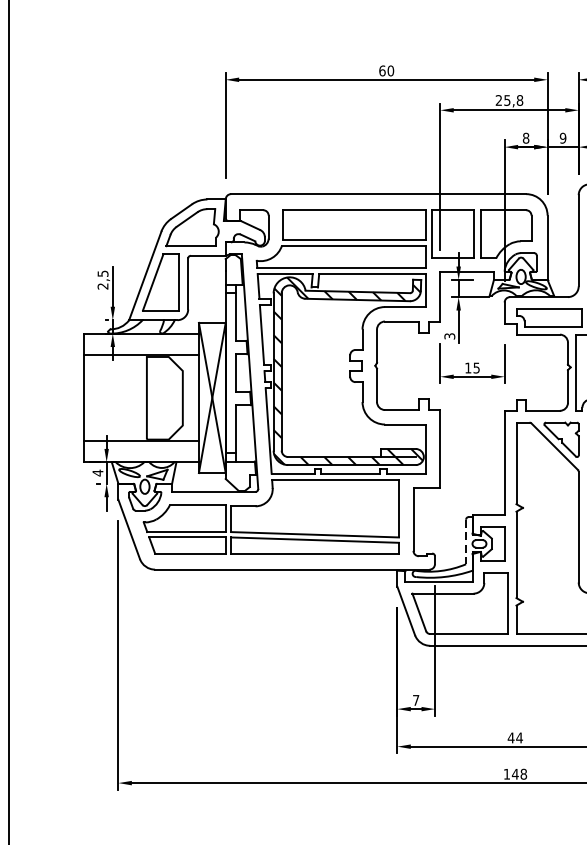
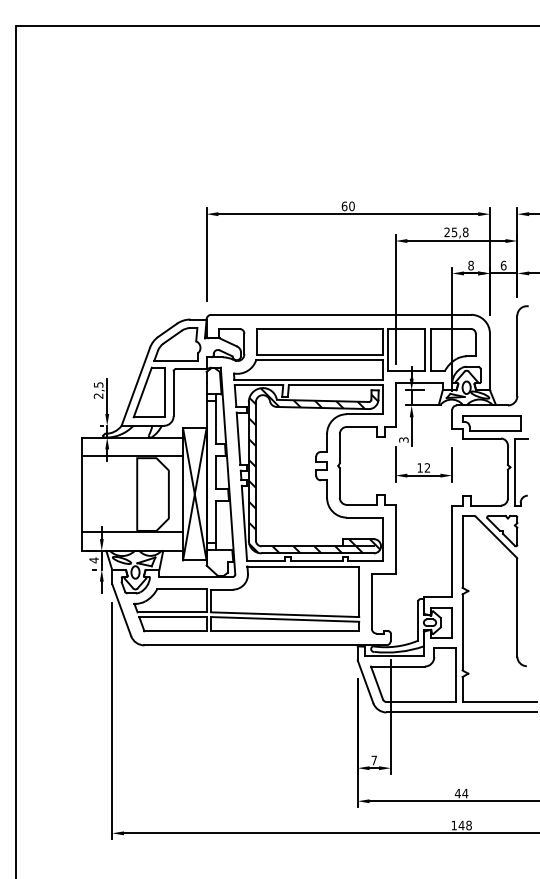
text: (562, 138) -> (503, 265), 9 -> 6
text: (476, 367) -> (427, 467), 15 -> 12
line: (466, 542) -> (418, 621), dashed -> solid

